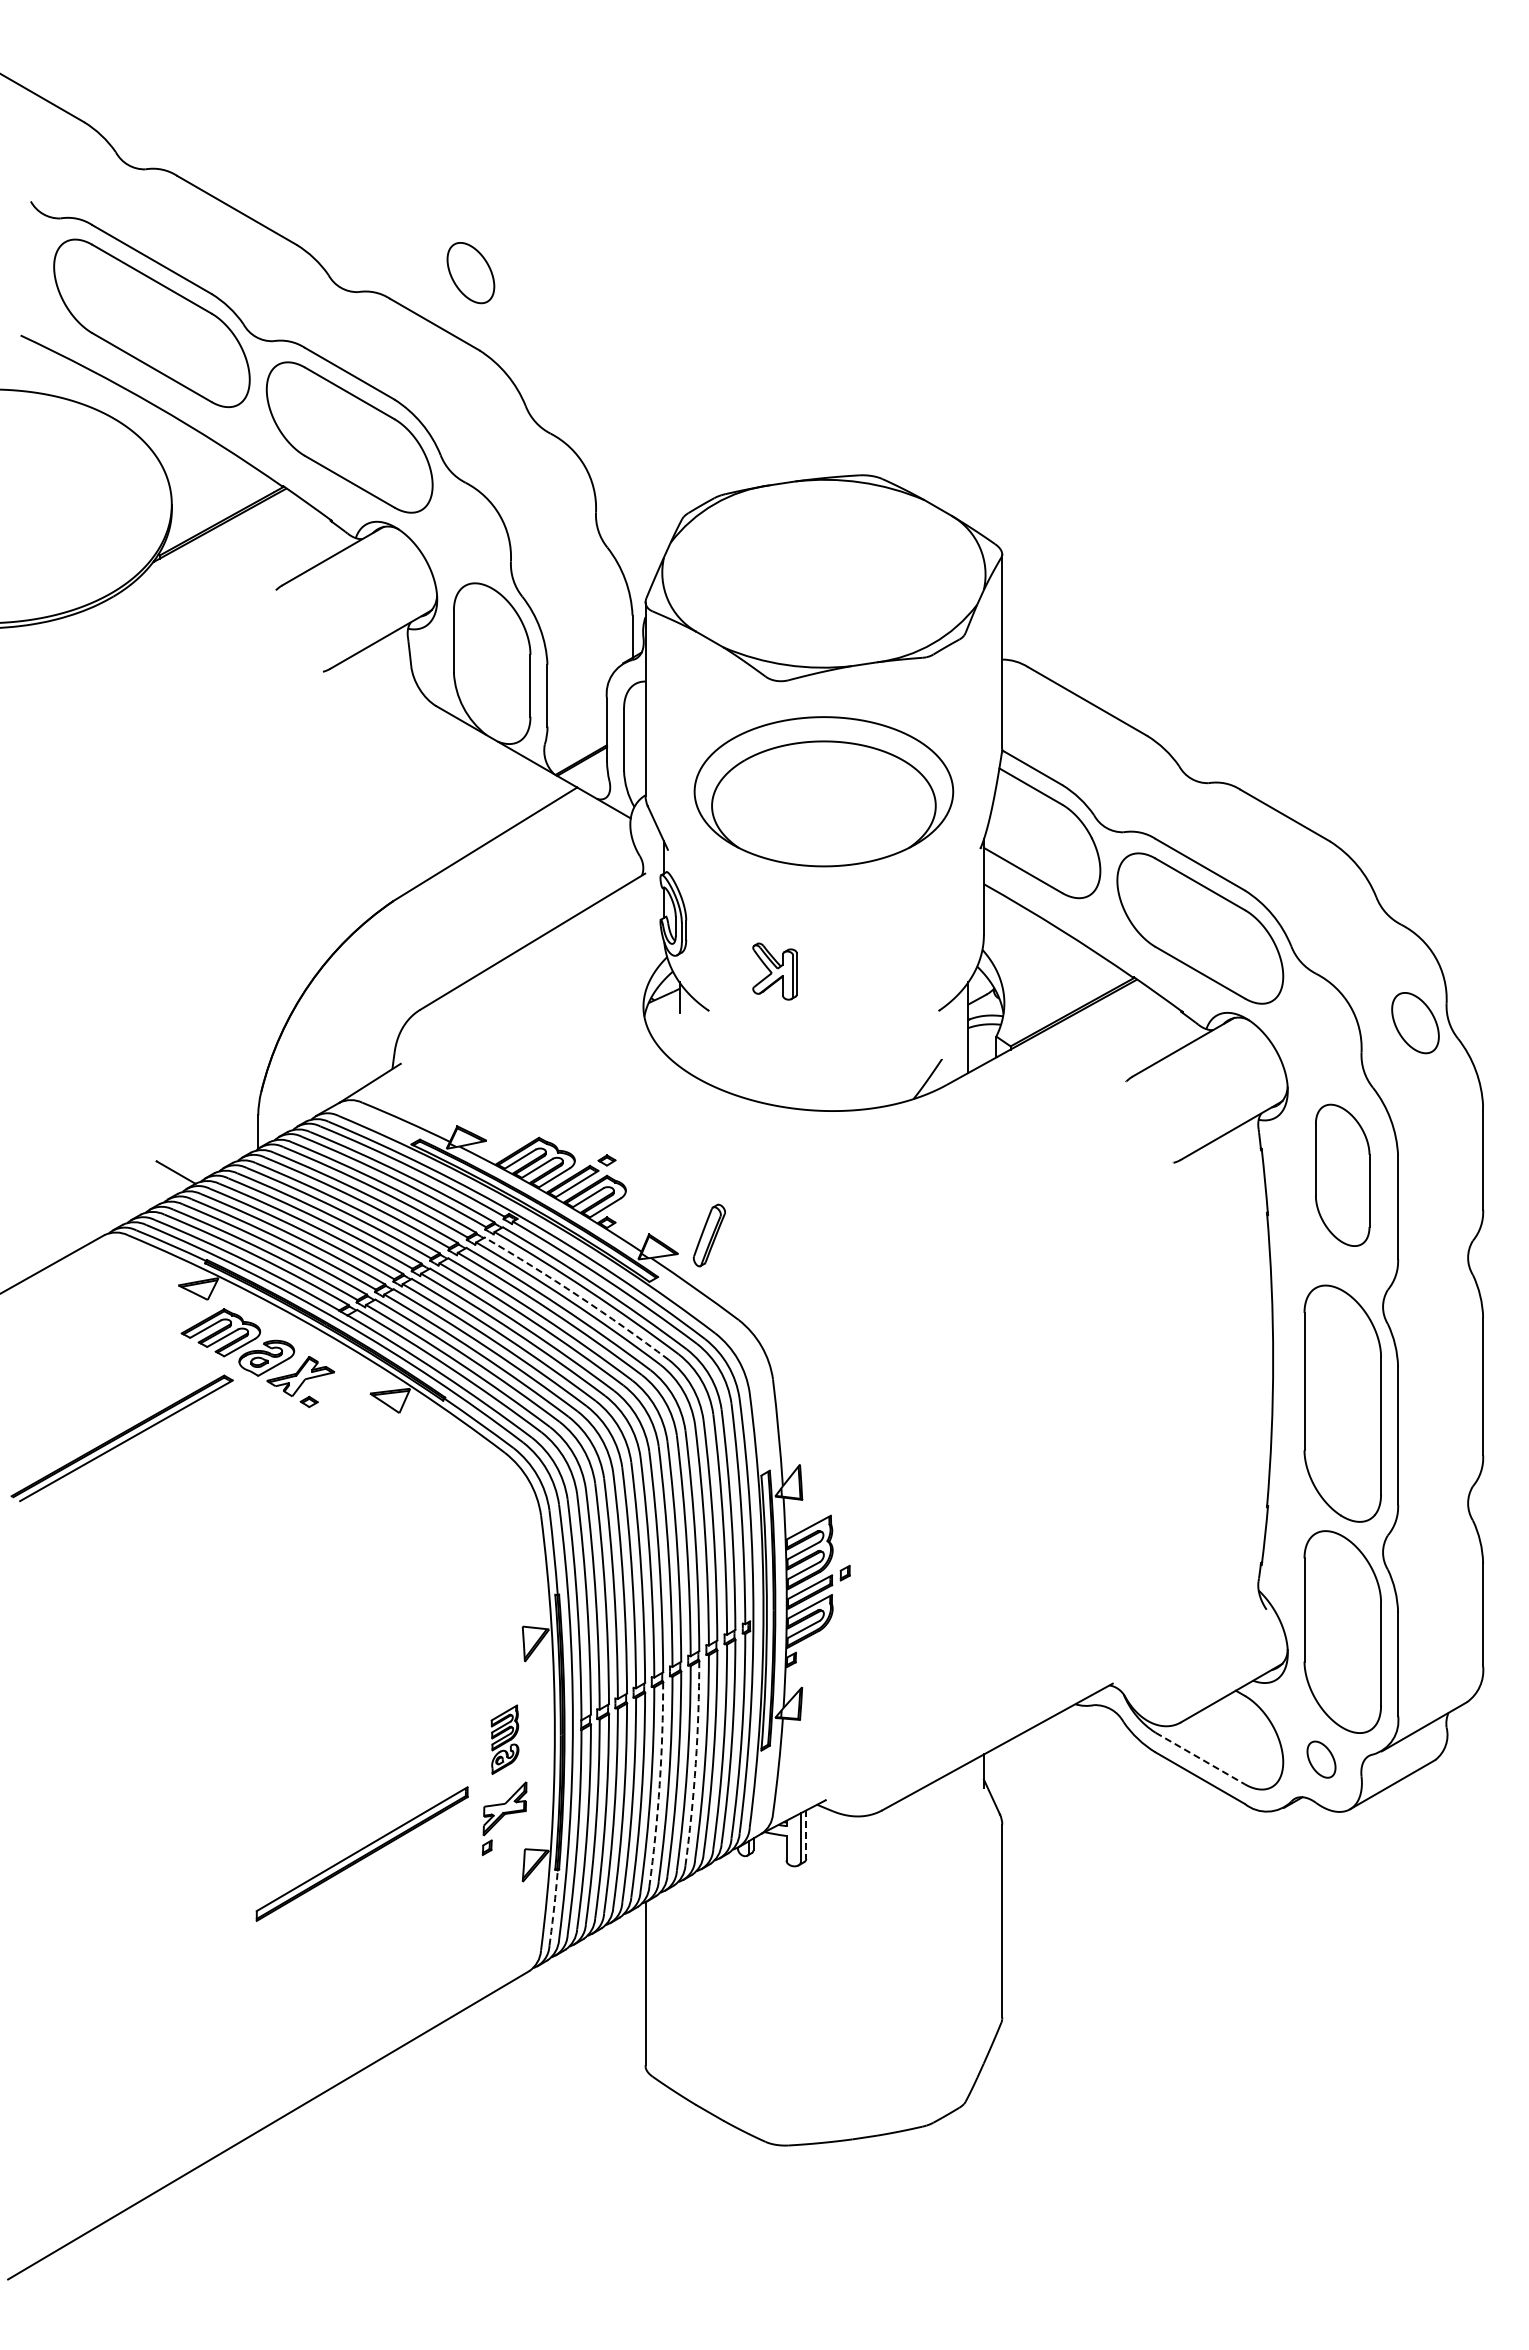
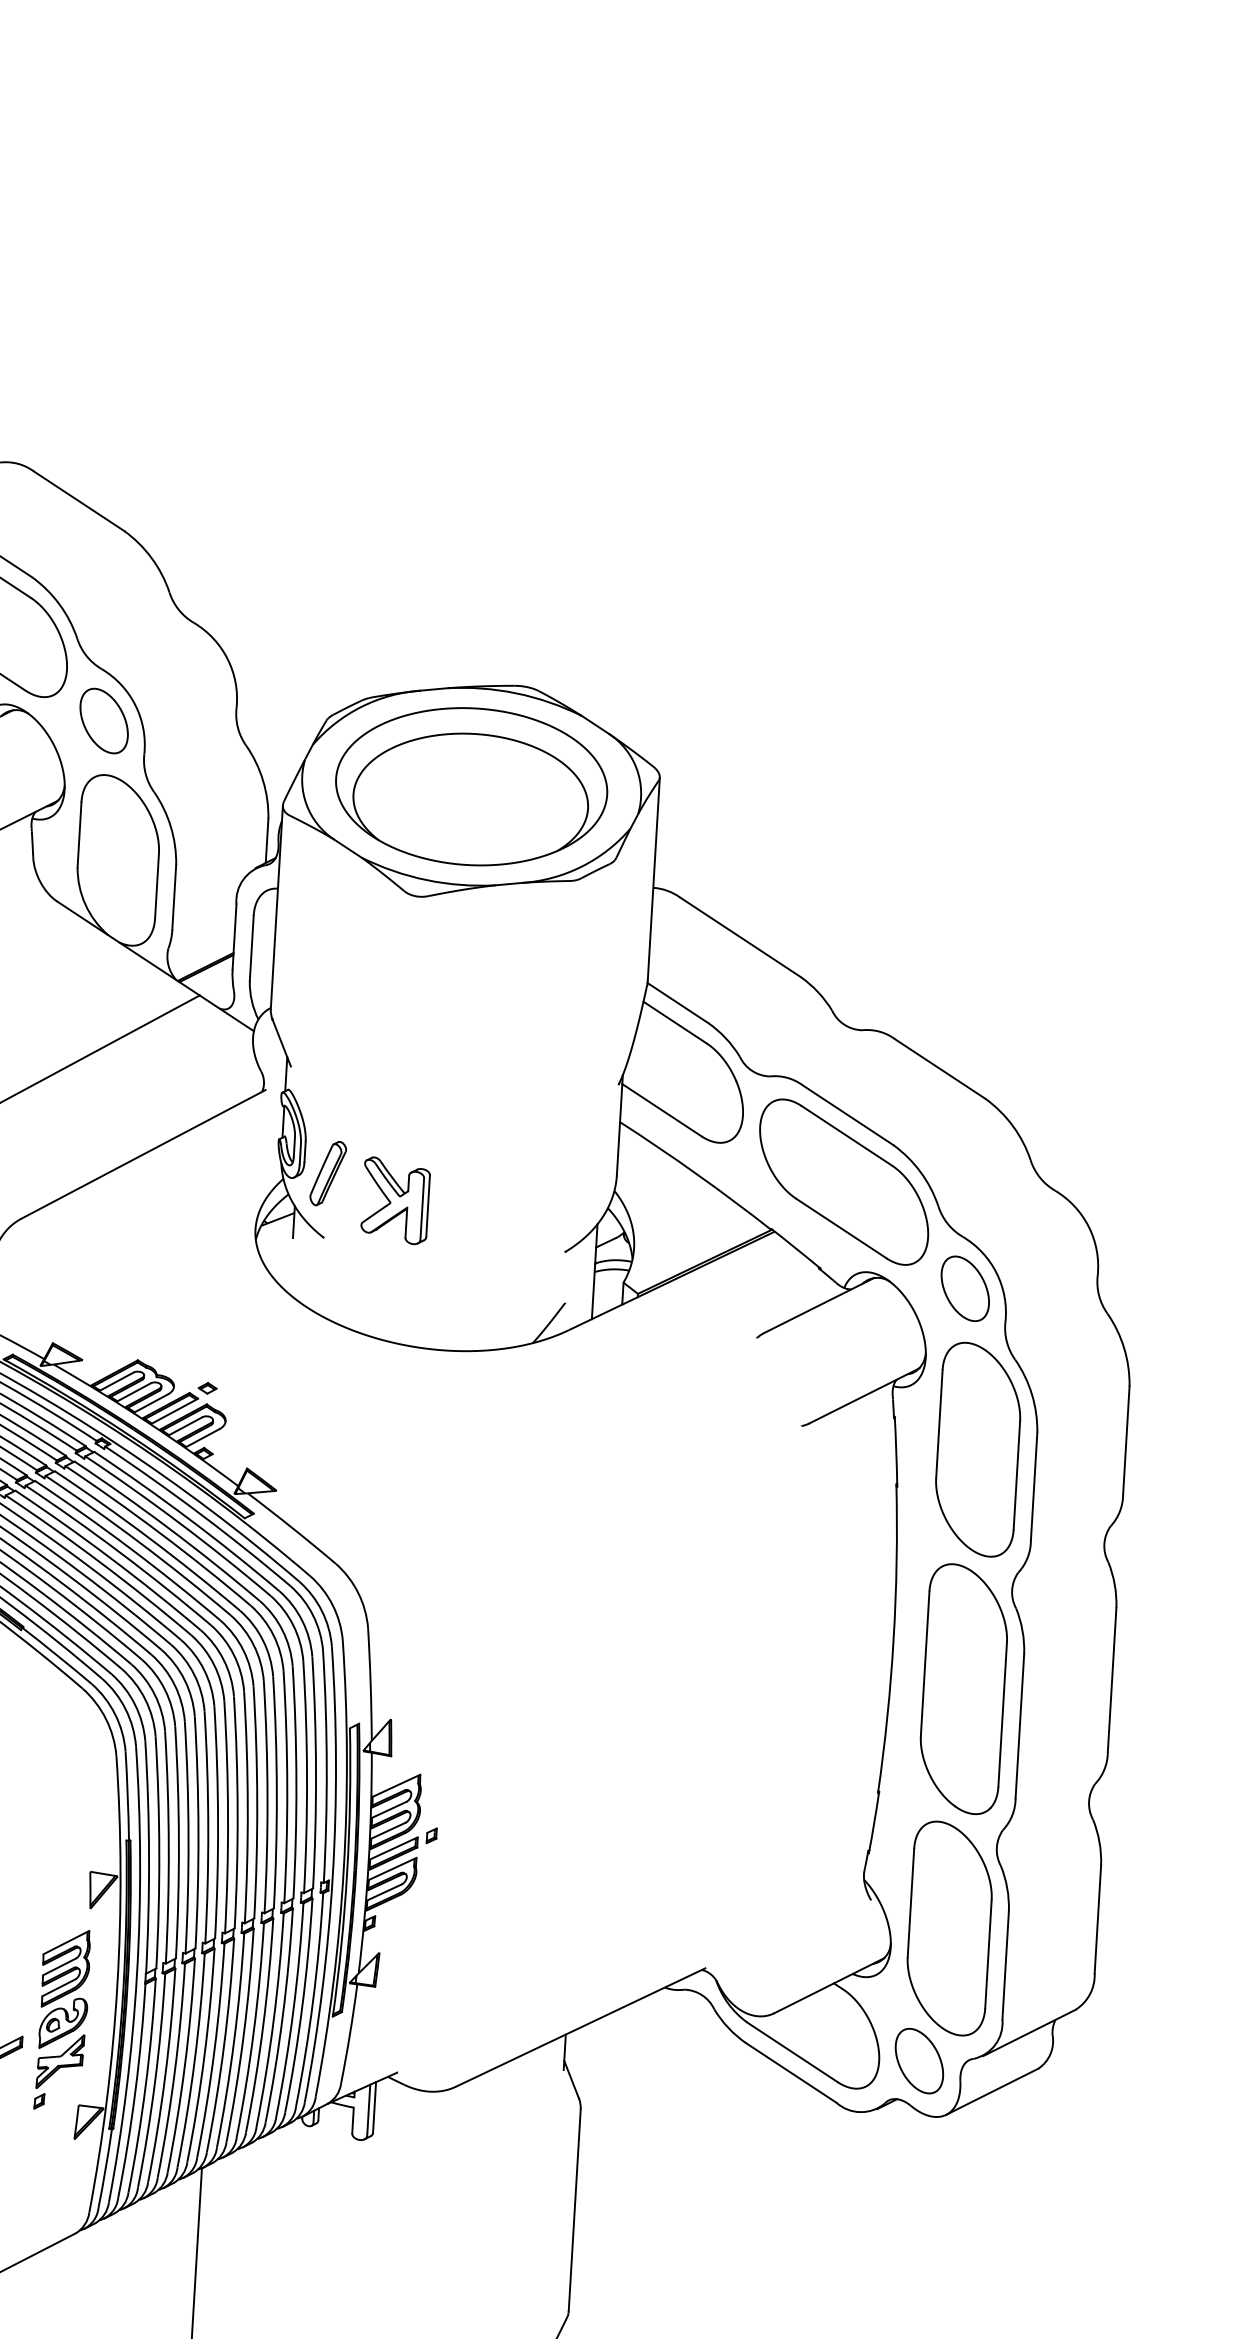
part: (470, 273) -> (103, 721), moved
part: (823, 791) -> (471, 786), moved
part: (774, 971) -> (395, 1200), size x1.43
part: (1415, 1023) -> (965, 1289), moved
part: (1342, 1175) -> (977, 1449), size x1.43
part: (708, 1235) -> (327, 1173), moved
arc: (578, 1296) -> (169, 1529), dashed -> solid
part: (504, 1739) -> (64, 1988), size x1.67
line: (1200, 1758) -> (792, 2052), dashed -> solid
part: (1321, 1759) -> (919, 2060), size x1.67
arc: (695, 1763) -> (262, 2026), dashed -> solid
arc: (659, 1784) -> (223, 2045), dashed -> solid
line: (806, 1835) -> (374, 2108), dashed -> solid
arc: (554, 1908) -> (106, 2169), dashed -> solid

